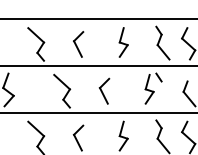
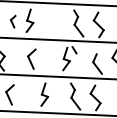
part: (123, 42) -> (30, 20), moved
part: (78, 44) -> (12, 21), size x0.6

